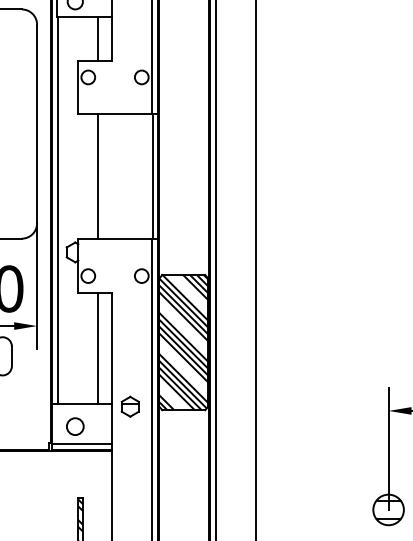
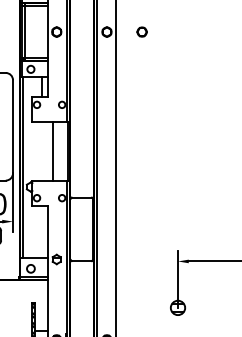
line: (97, 176) -> (52, 151), moved
hatch: (183, 342) -> (81, 229), removed
line: (97, 349) -> (41, 232), removed

